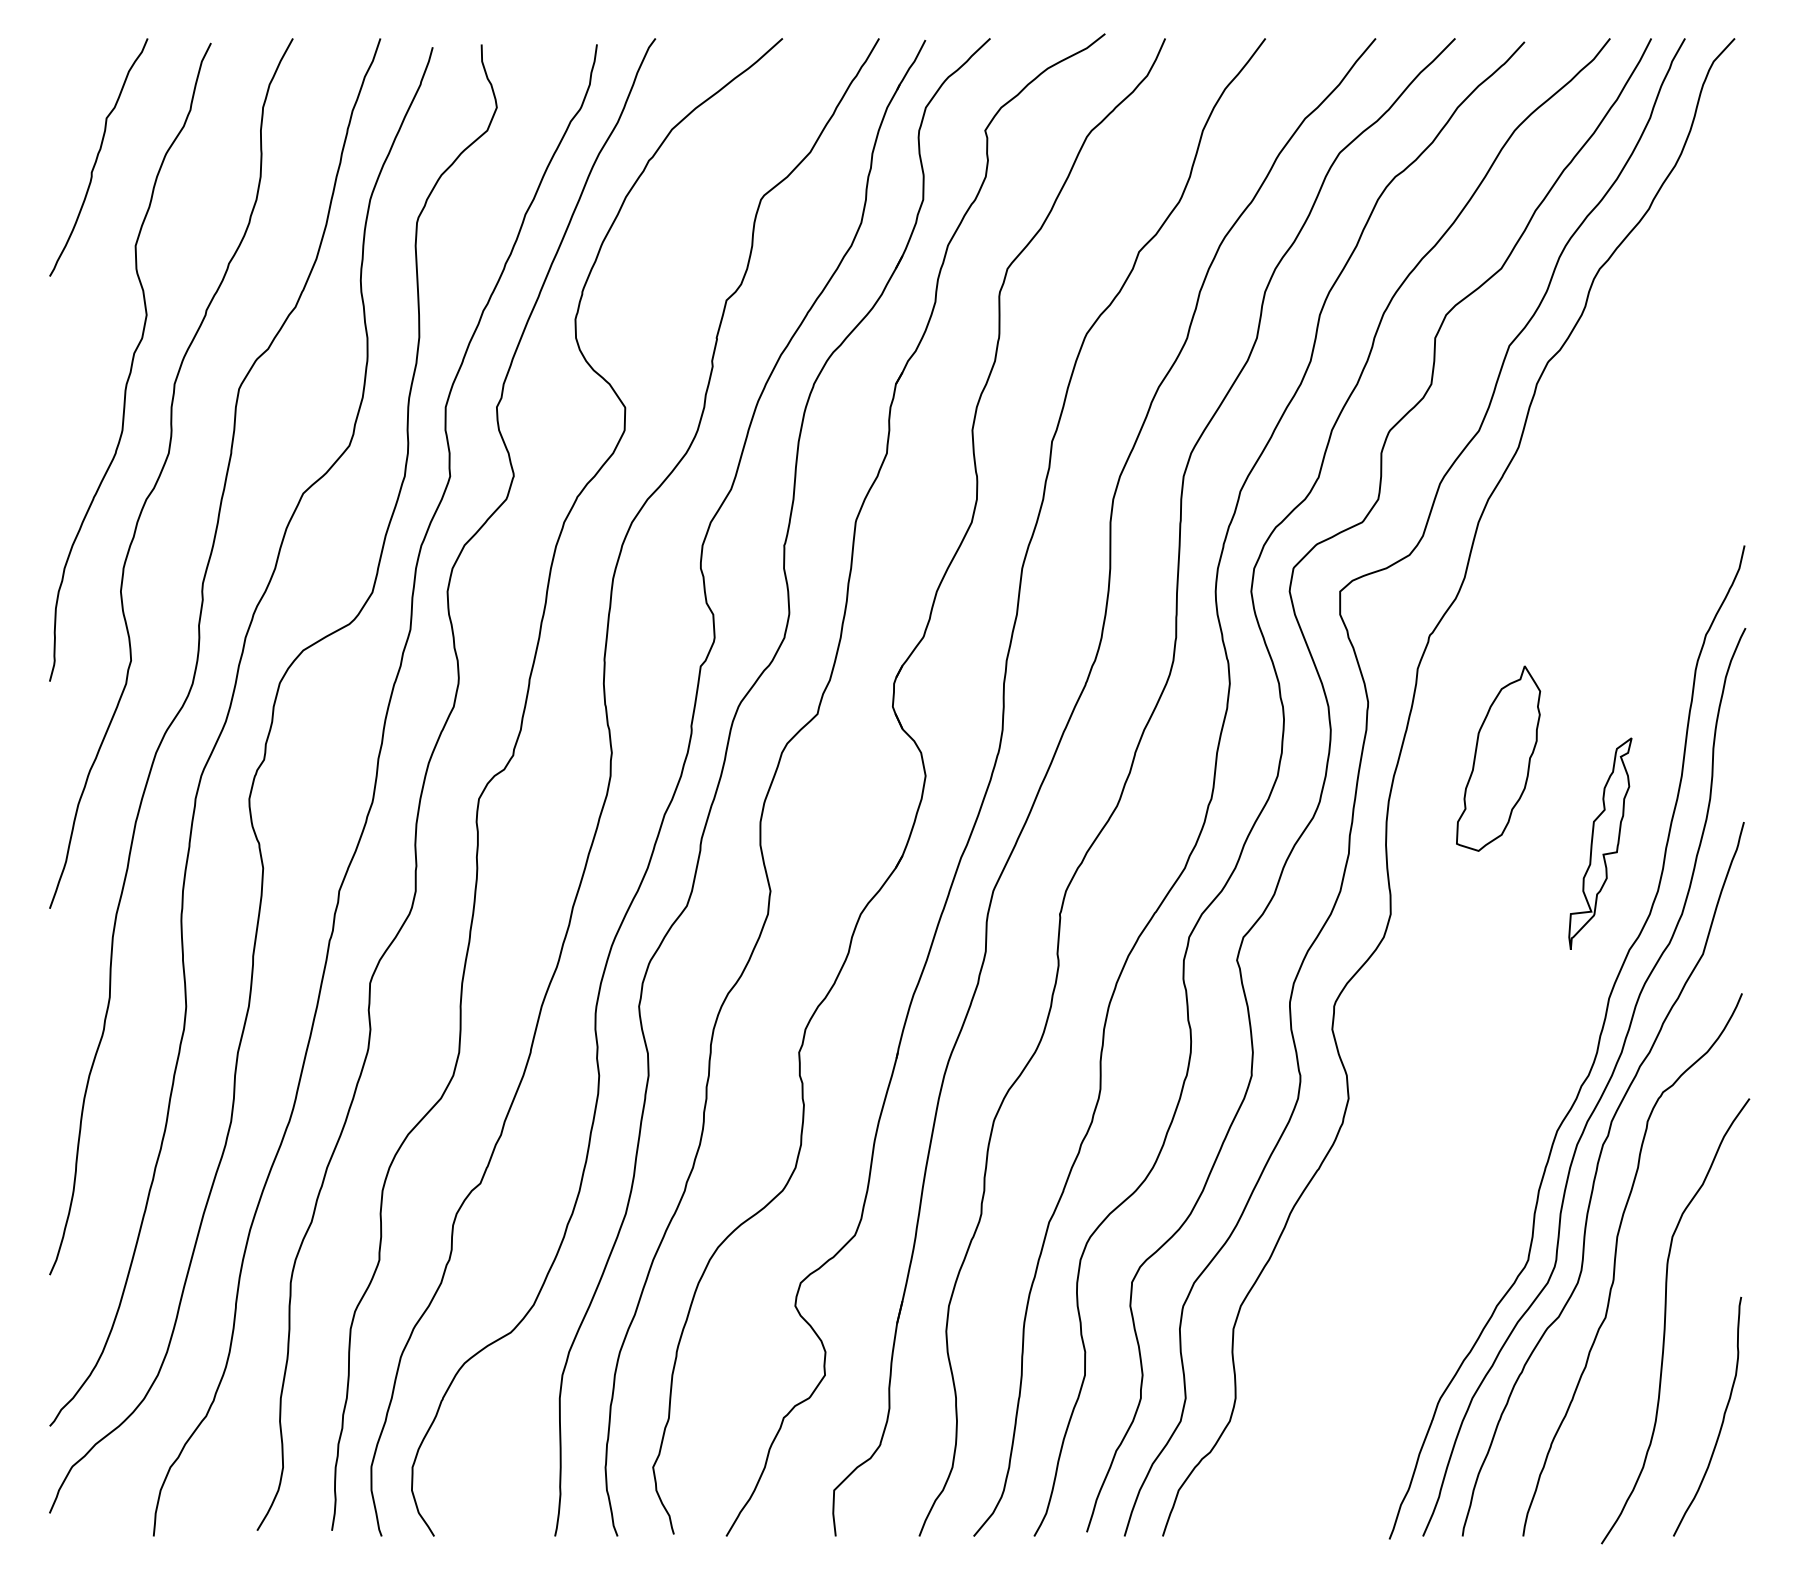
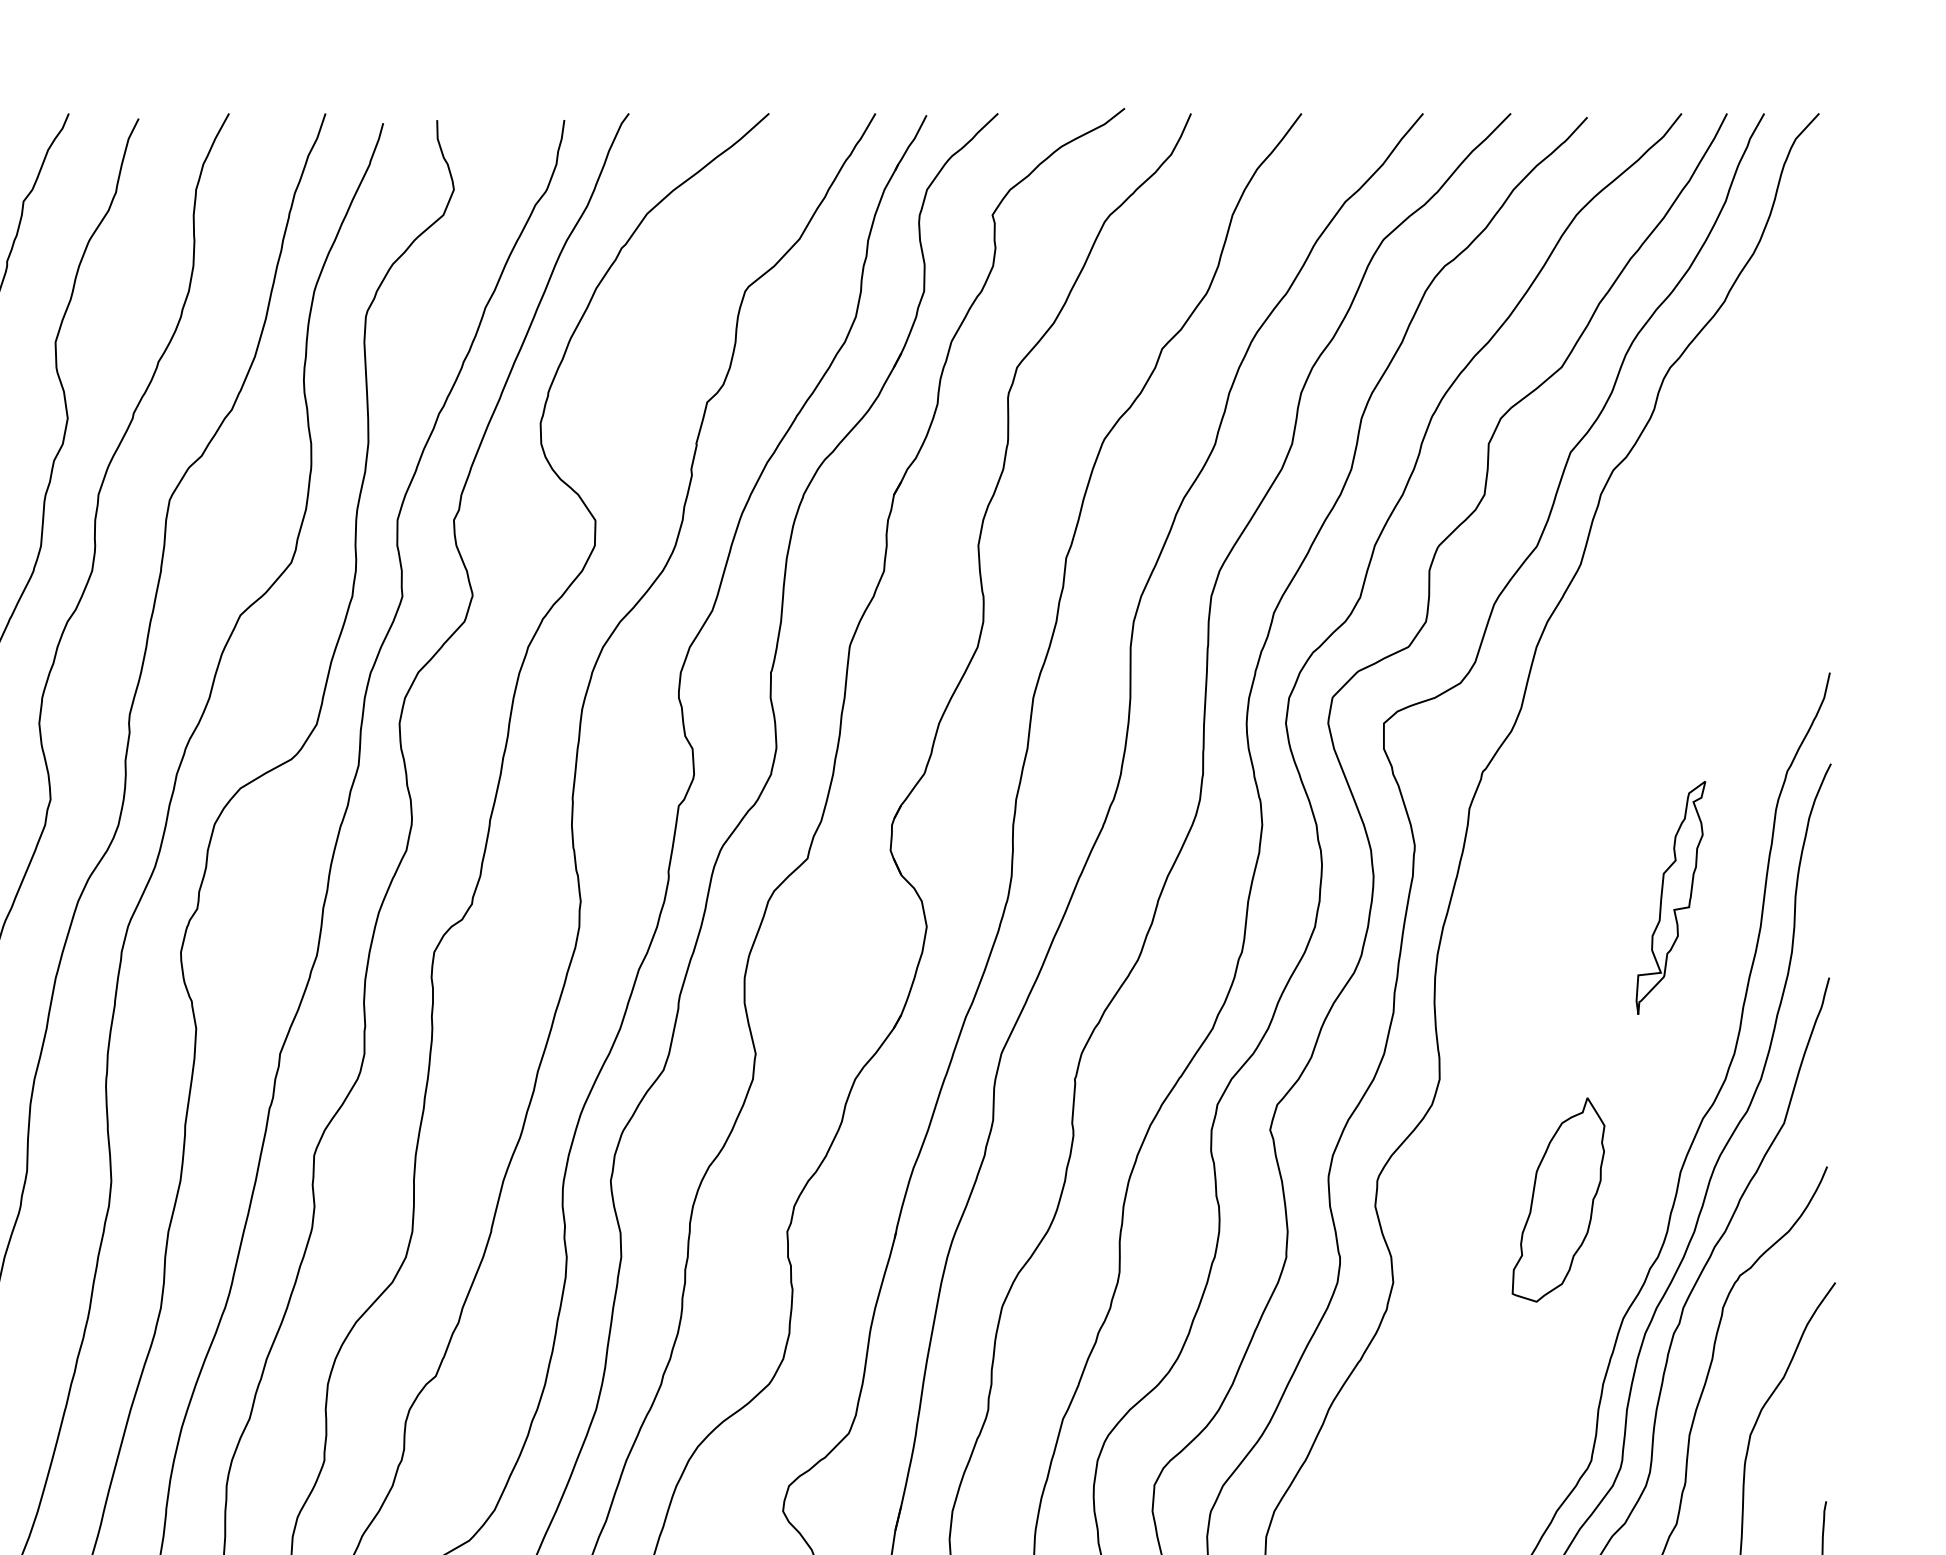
part: (1498, 758) -> (1558, 1199), moved
part: (1600, 843) -> (1671, 897), moved

